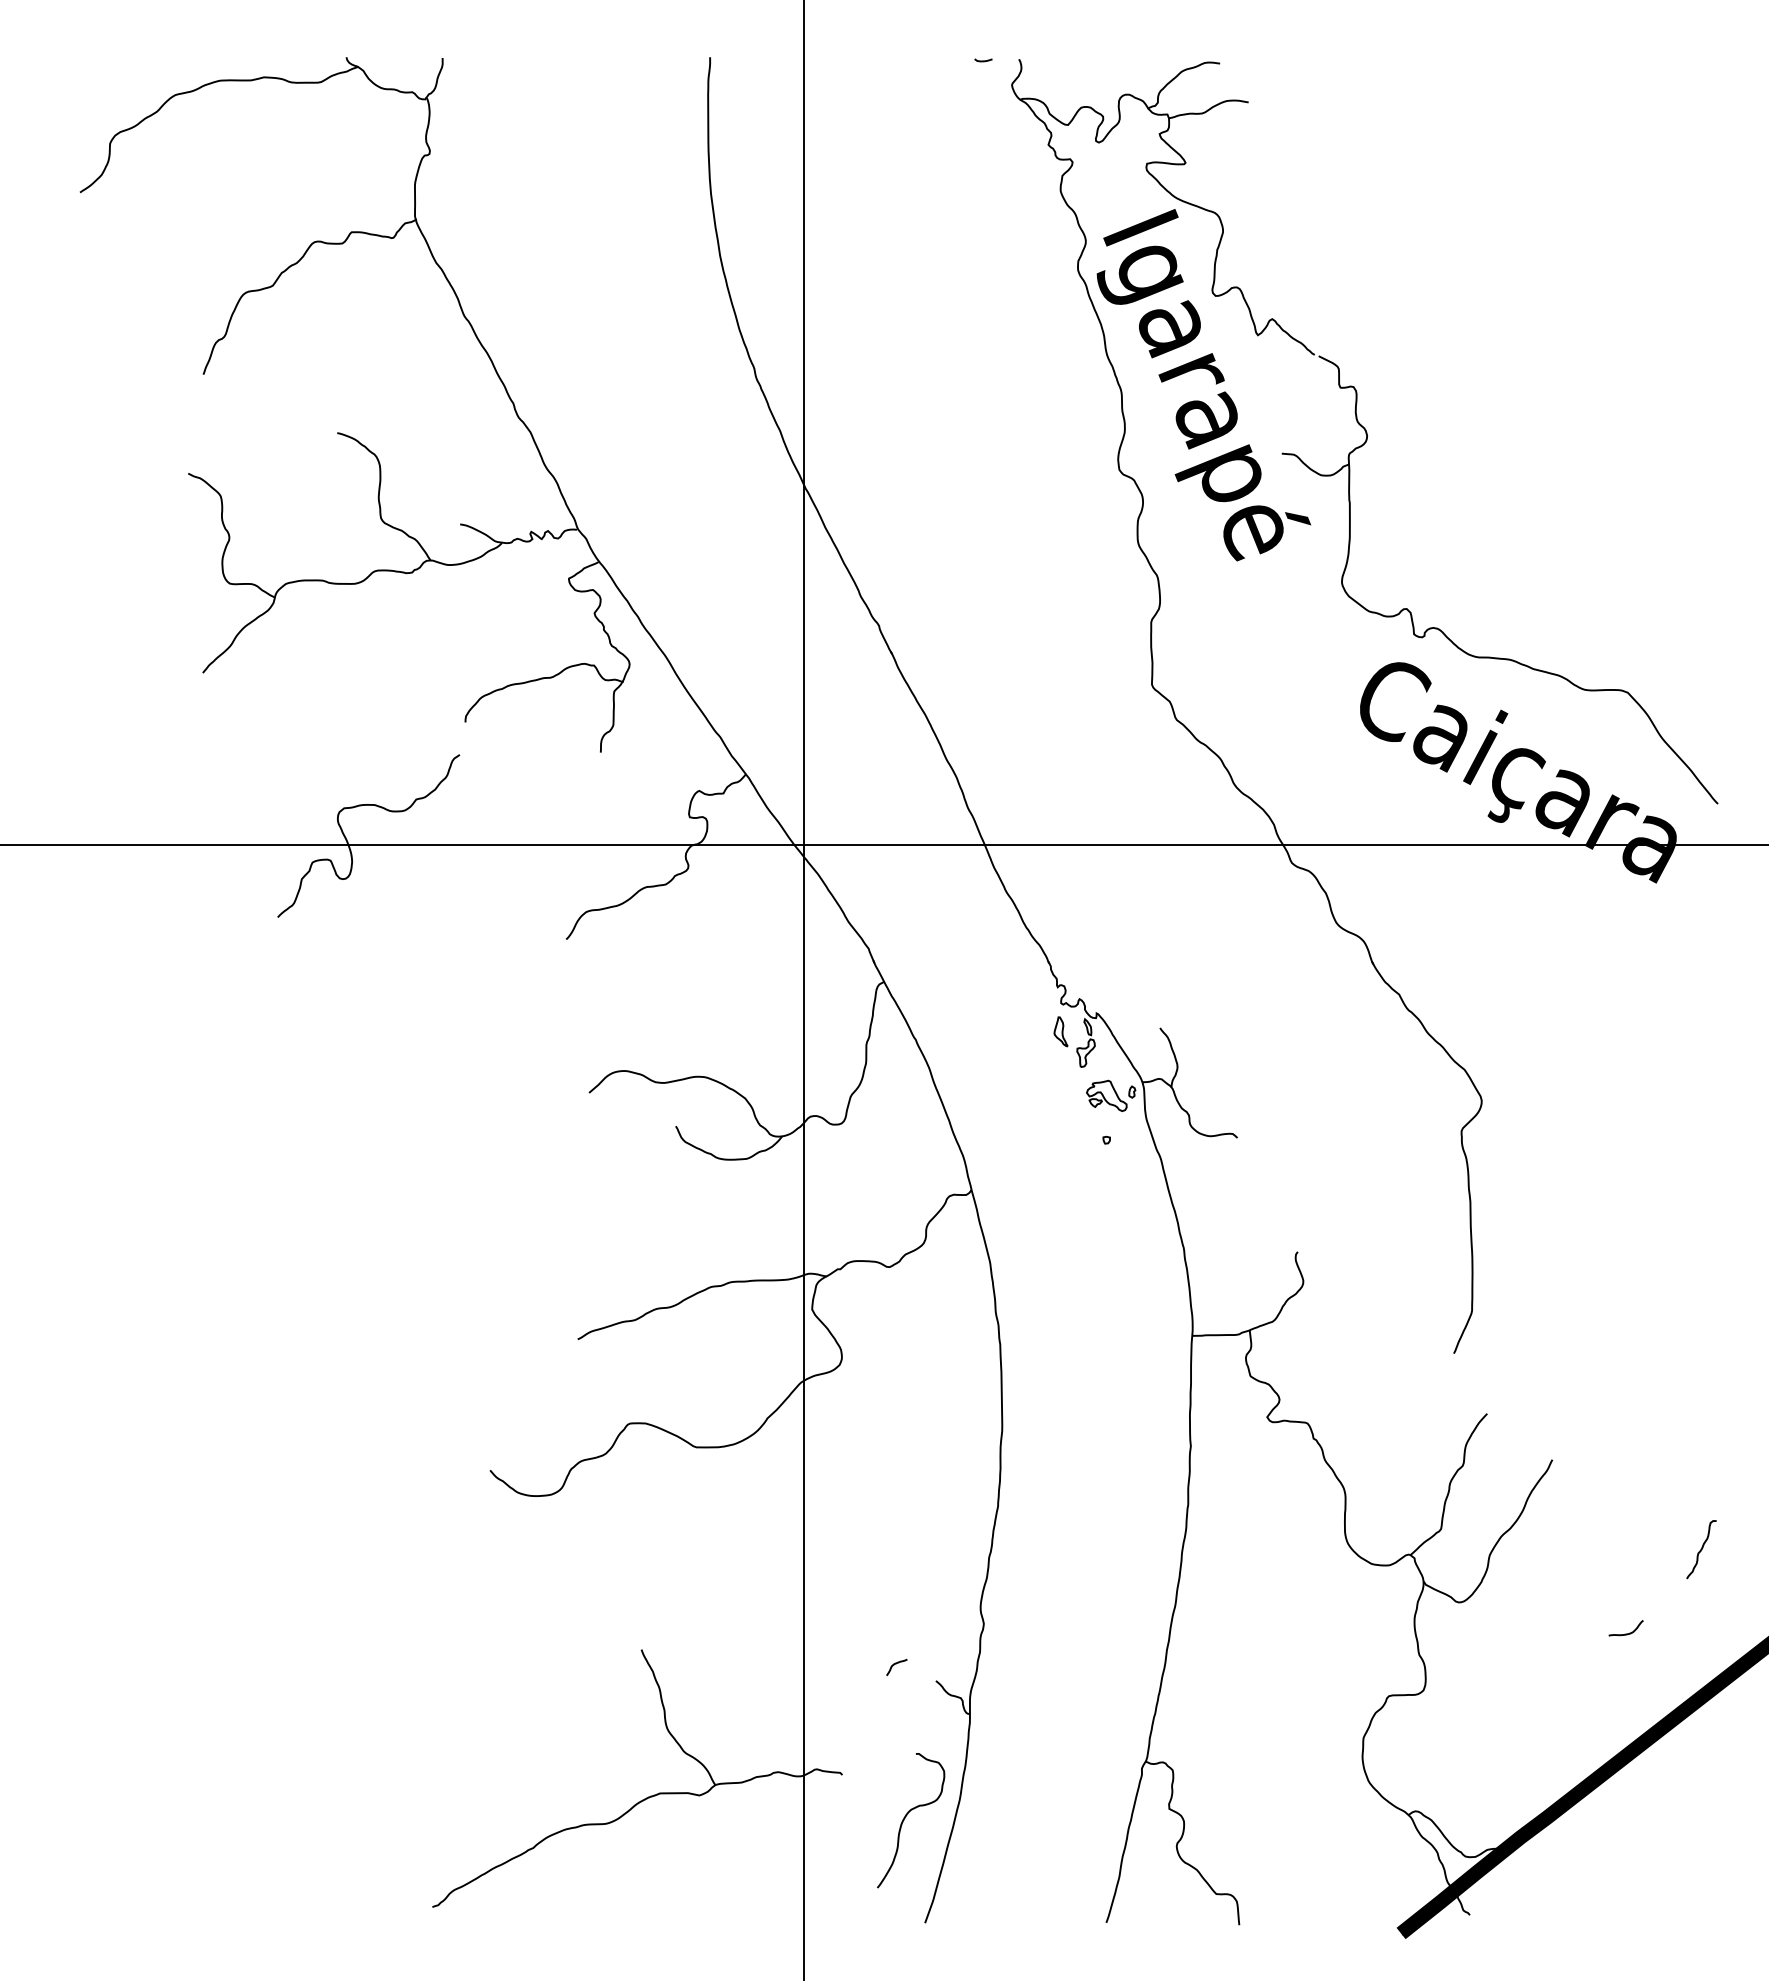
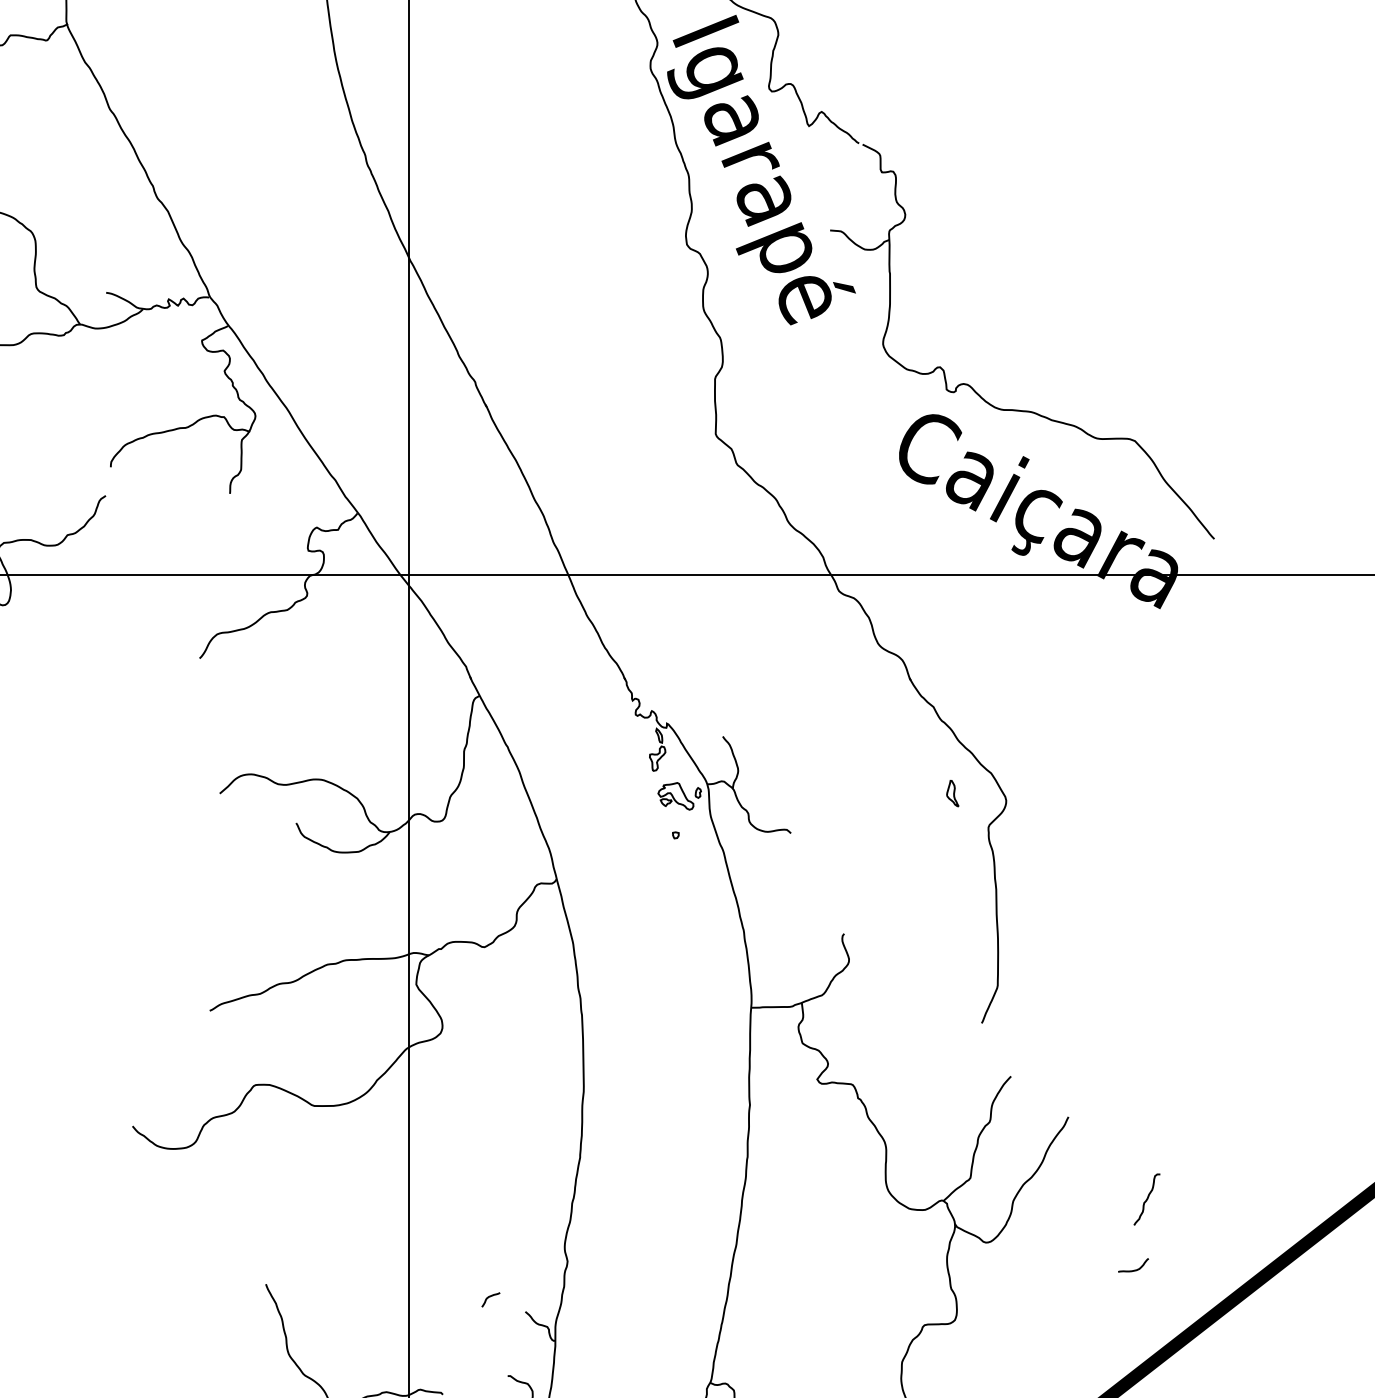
part: (1060, 1031) -> (952, 793), moved
curve: (1701, 1549) -> (1147, 1199), moved

